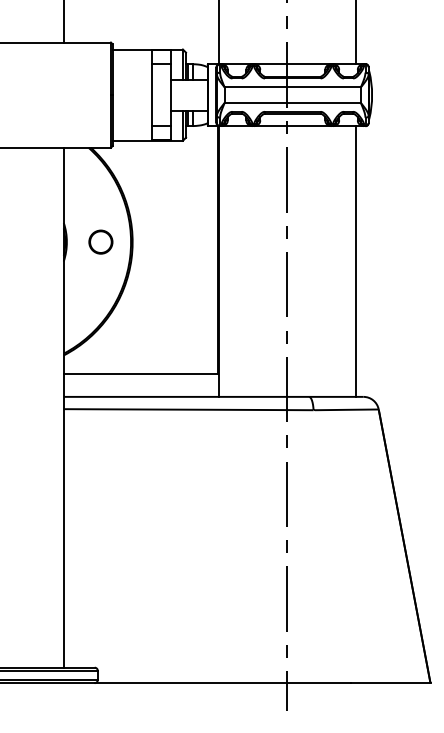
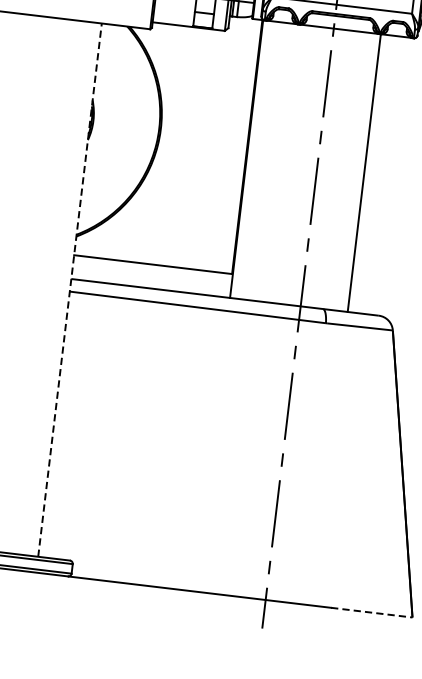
circle: (100, 241) -> (128, 124), removed
line: (356, 261) -> (364, 173), moved
line: (63, 407) -> (69, 289), solid -> dashed
line: (390, 683) -> (371, 612), solid -> dashed

